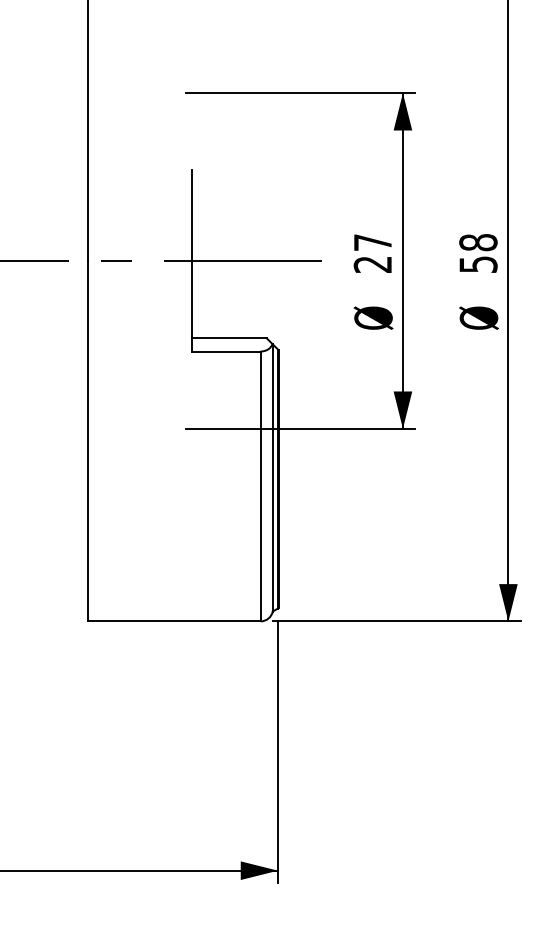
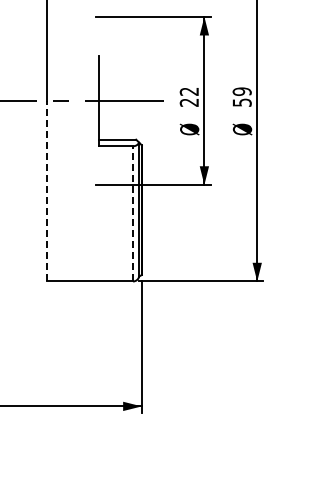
text: (371, 242) -> (188, 91), 27 -> 22
text: (476, 242) -> (241, 91), 58 -> 59
line: (87, 439) -> (46, 190), solid -> dashed
line: (261, 485) -> (133, 213), solid -> dashed

